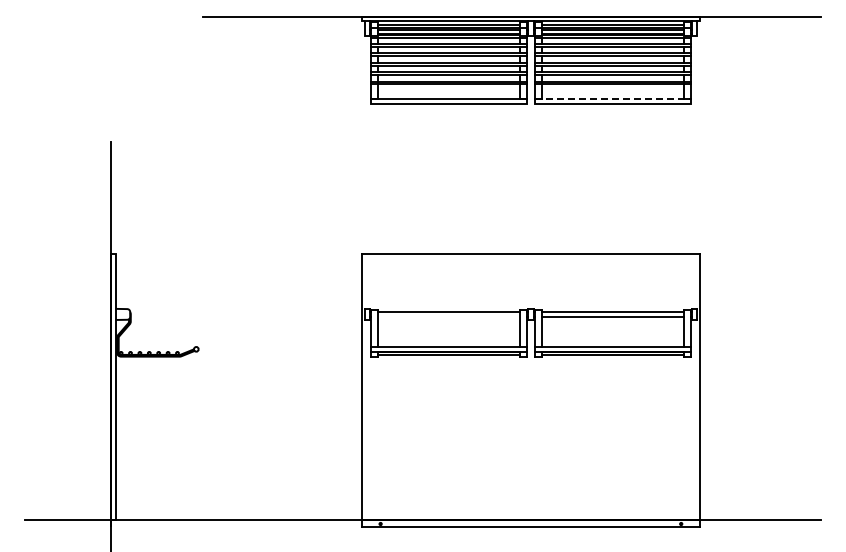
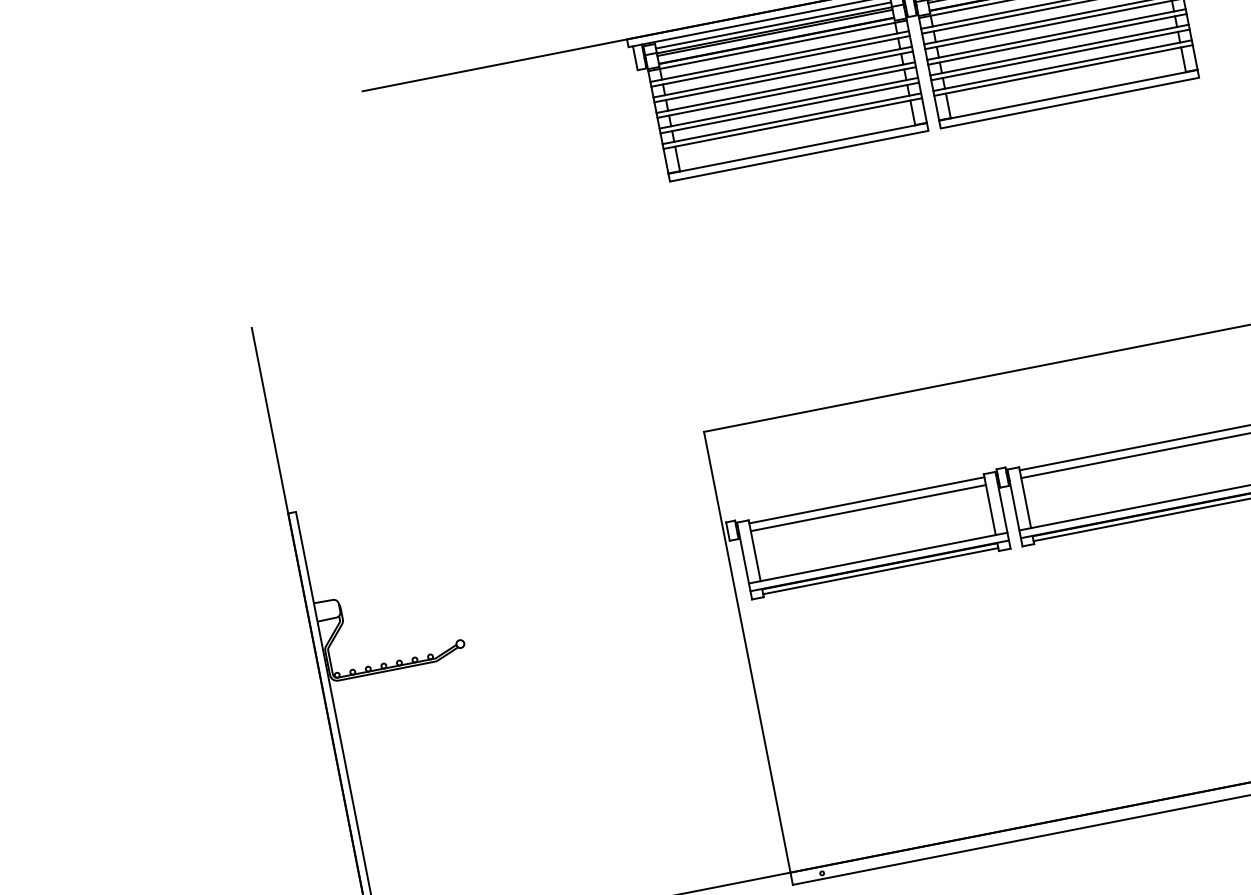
line: (613, 99) -> (1069, 95), dashed -> solid
line: (449, 316) -> (868, 507), added

